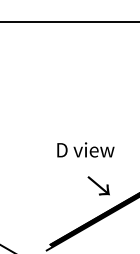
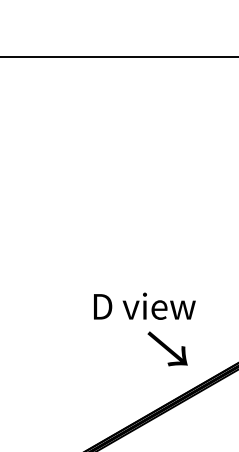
text: (85, 149) -> (144, 305), moved

